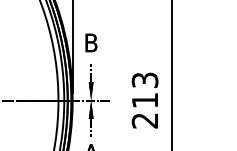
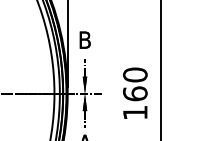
text: (145, 100) -> (135, 93), 213 -> 160

